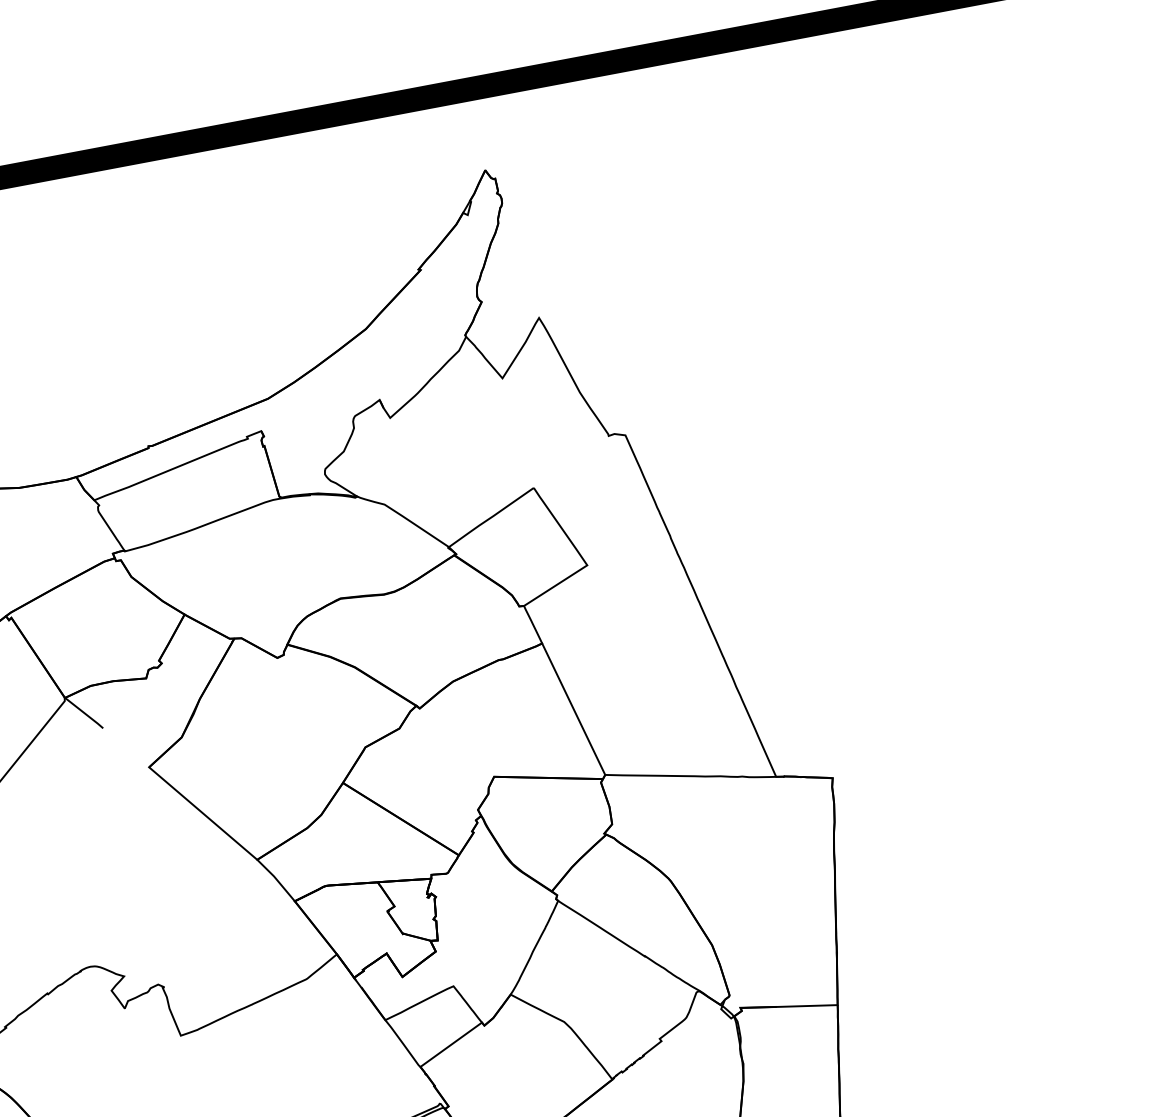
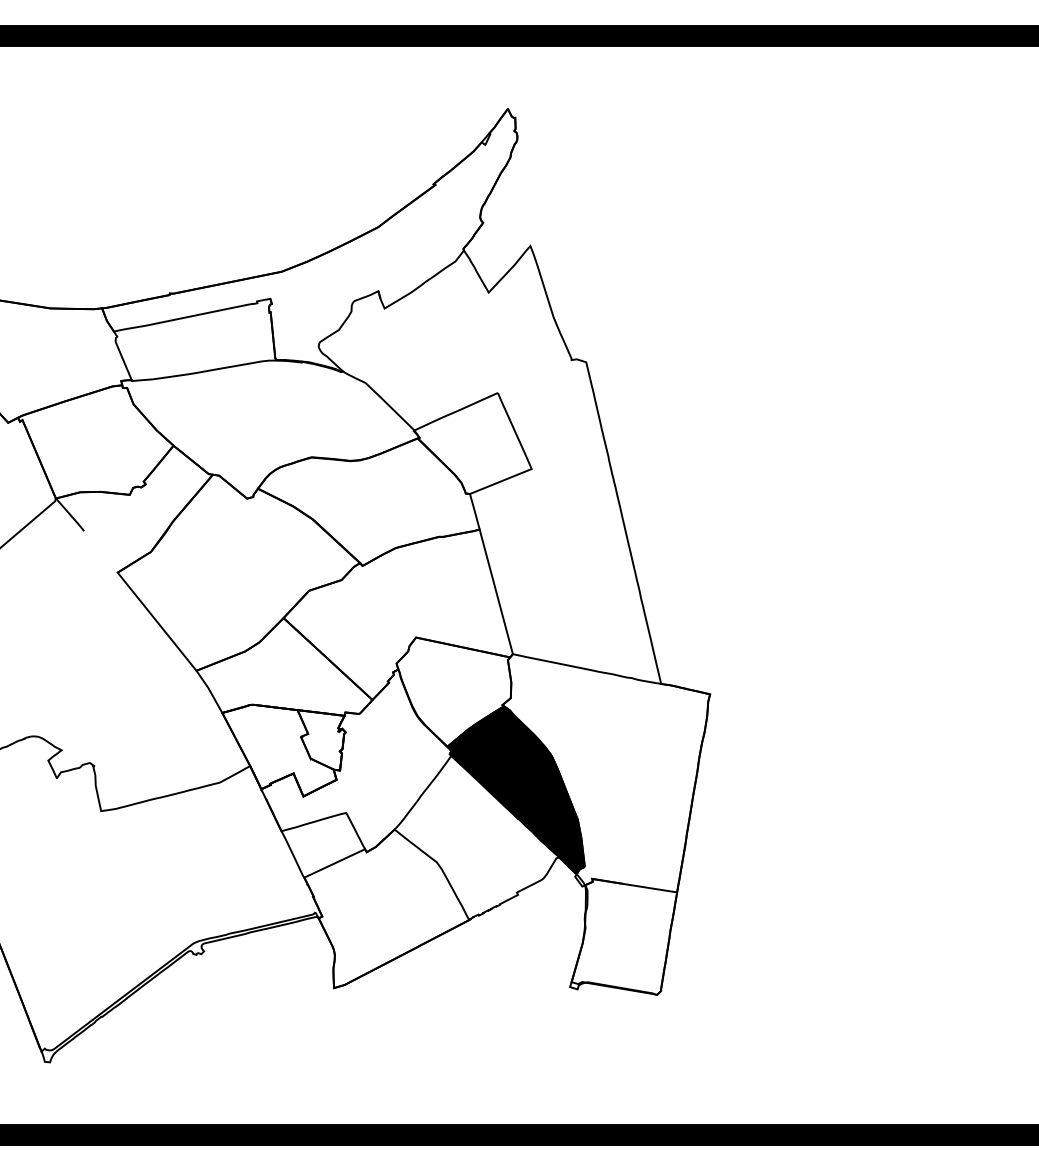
fill: (636, 924) -> (515, 789), added

